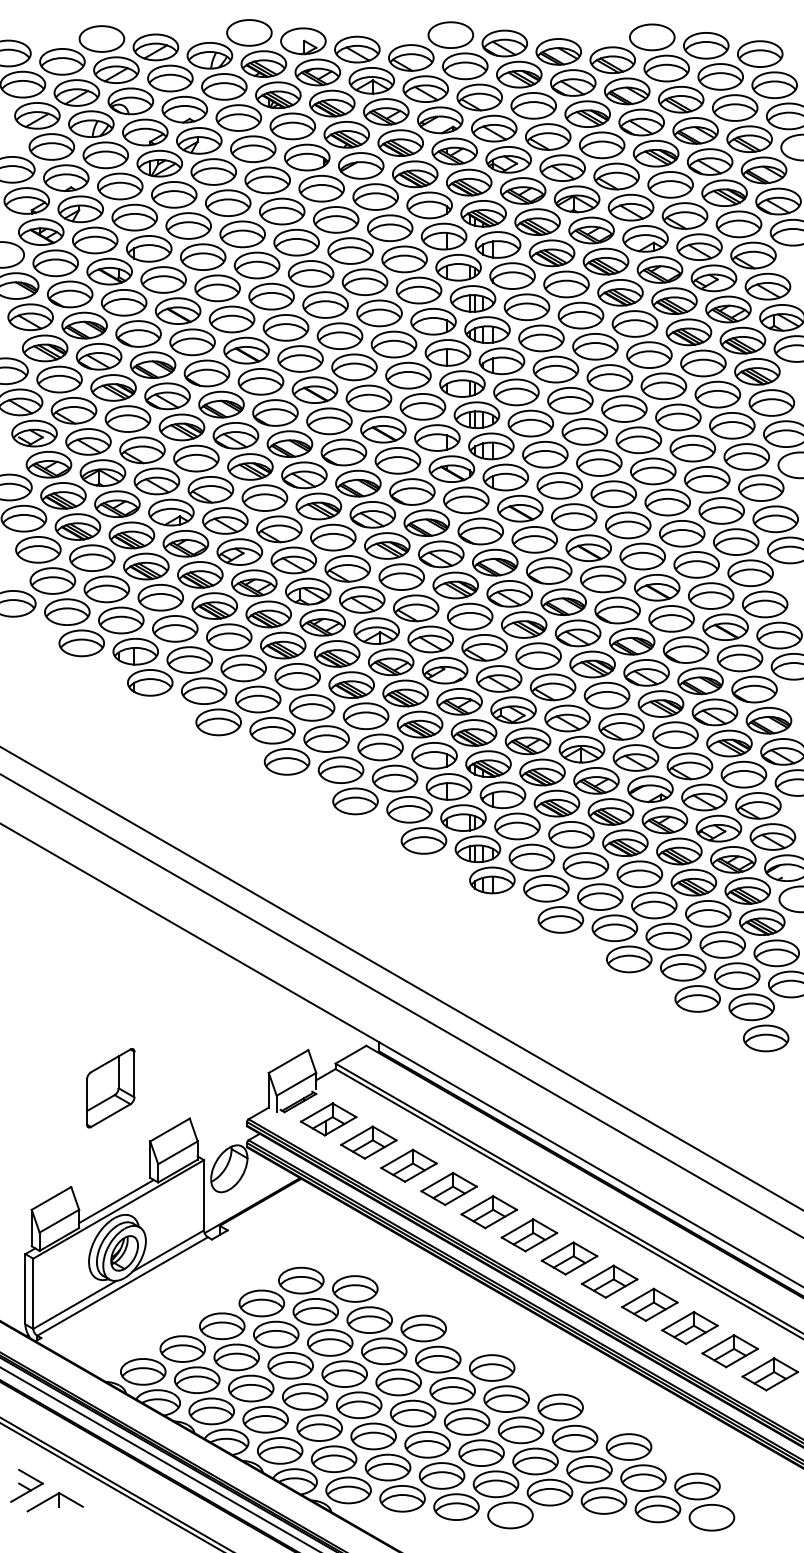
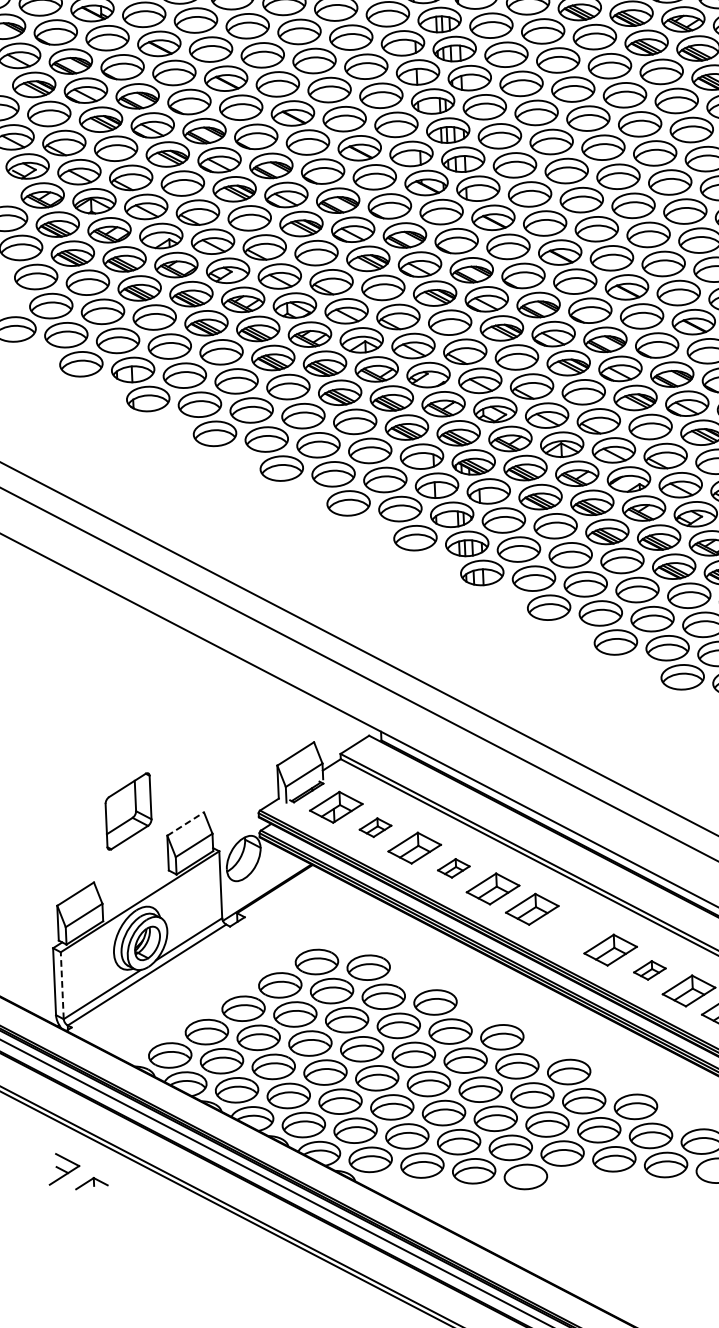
part: (110, 1088) -> (128, 811), moved
line: (170, 1130) -> (186, 824), solid -> dashed
part: (368, 1142) -> (375, 827), size x0.6
part: (448, 1188) -> (453, 868), size x0.6
line: (116, 1201) -> (137, 894), removed
part: (569, 1258) -> (571, 929), removed
line: (33, 1293) -> (62, 985), solid -> dashed
part: (649, 1304) -> (649, 970), size x0.6
part: (54, 1502) -> (91, 1183), size x0.6

